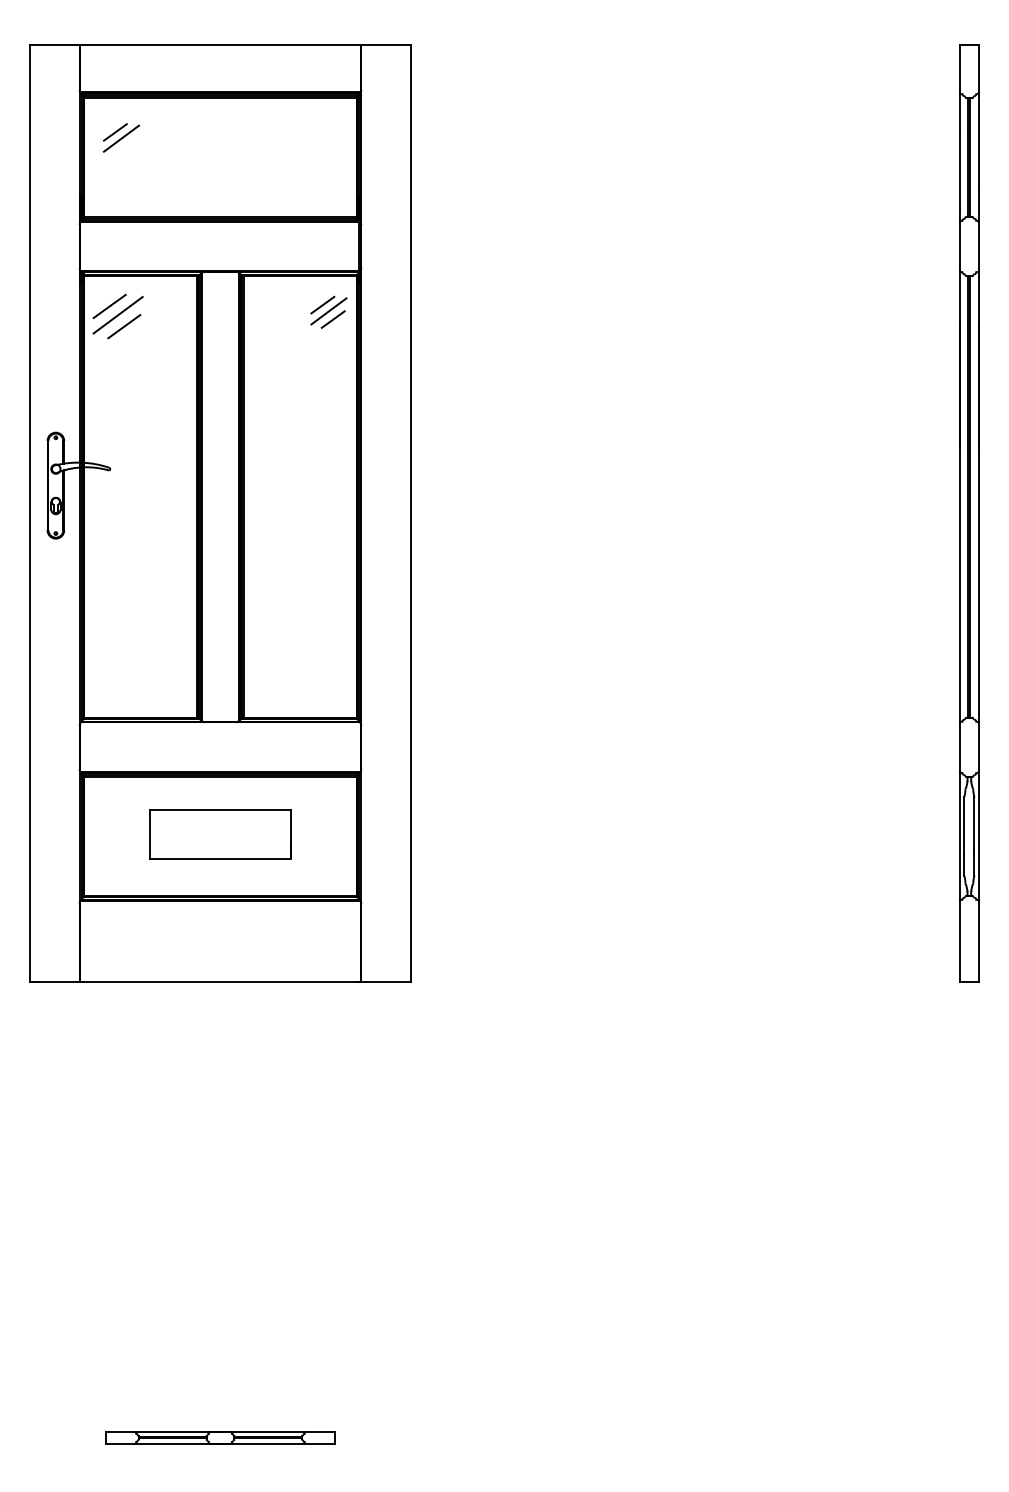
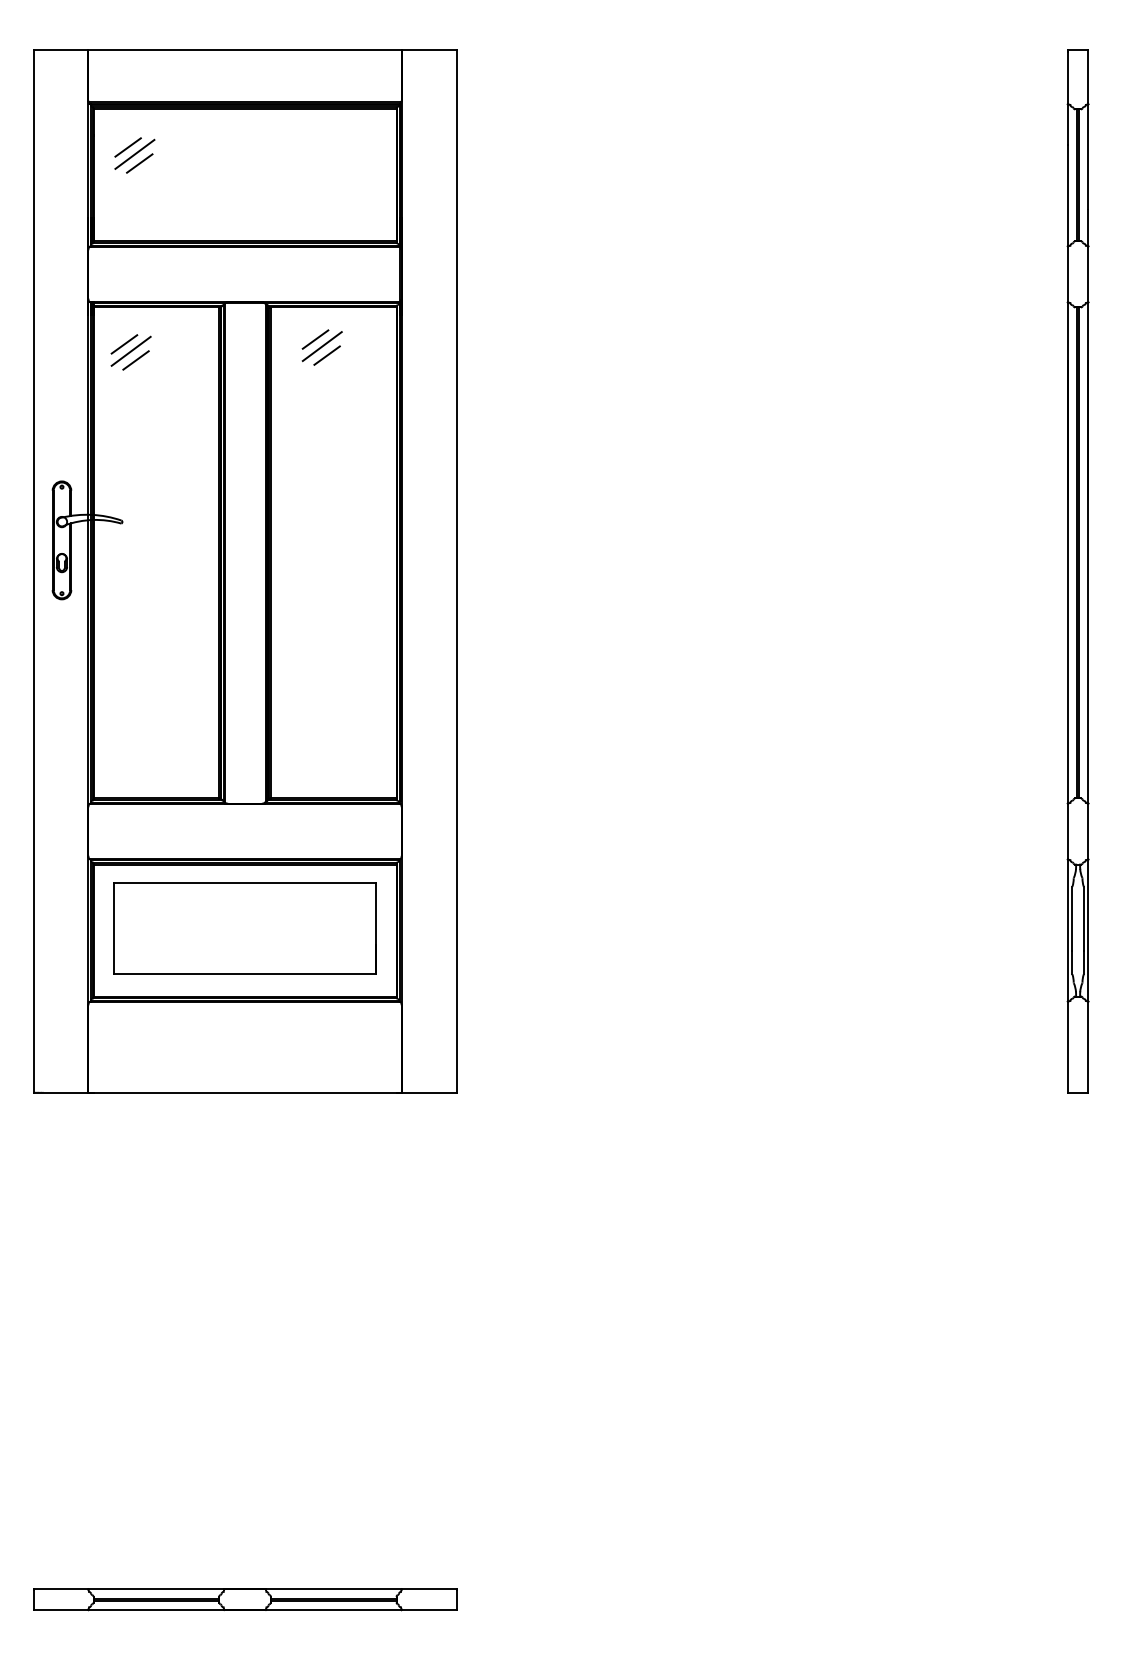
line: (125, 146) -> (139, 163), added
part: (328, 311) -> (321, 346), moved
part: (117, 316) -> (130, 352), size x0.71
part: (220, 834) -> (245, 928), size x1.67
part: (220, 1437) -> (245, 1599), size x1.67

